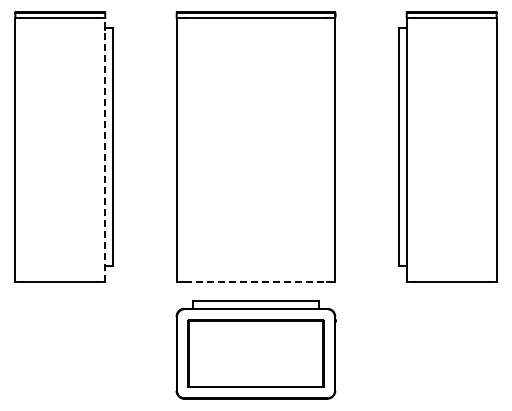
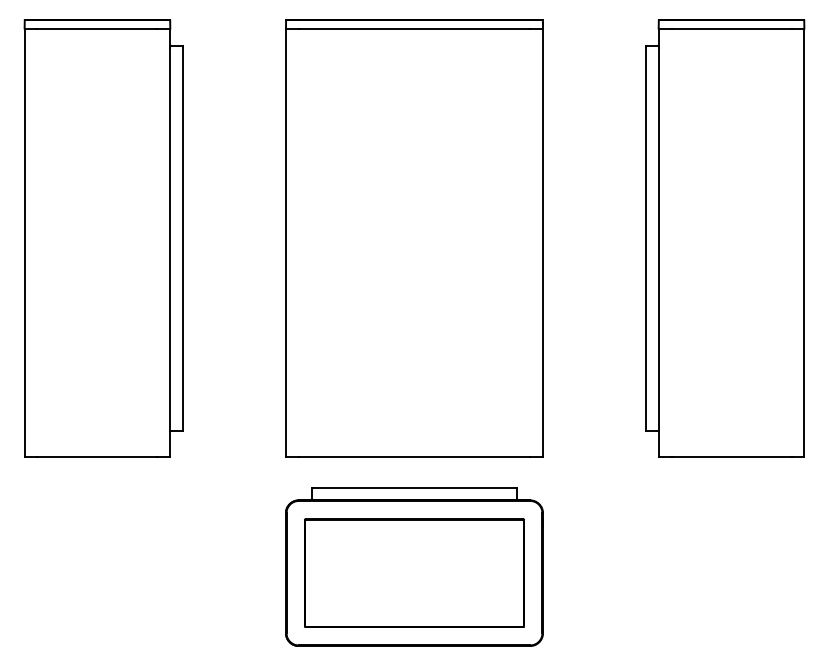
line: (105, 149) -> (170, 242), dashed -> solid
line: (256, 282) -> (415, 457), dashed -> solid

